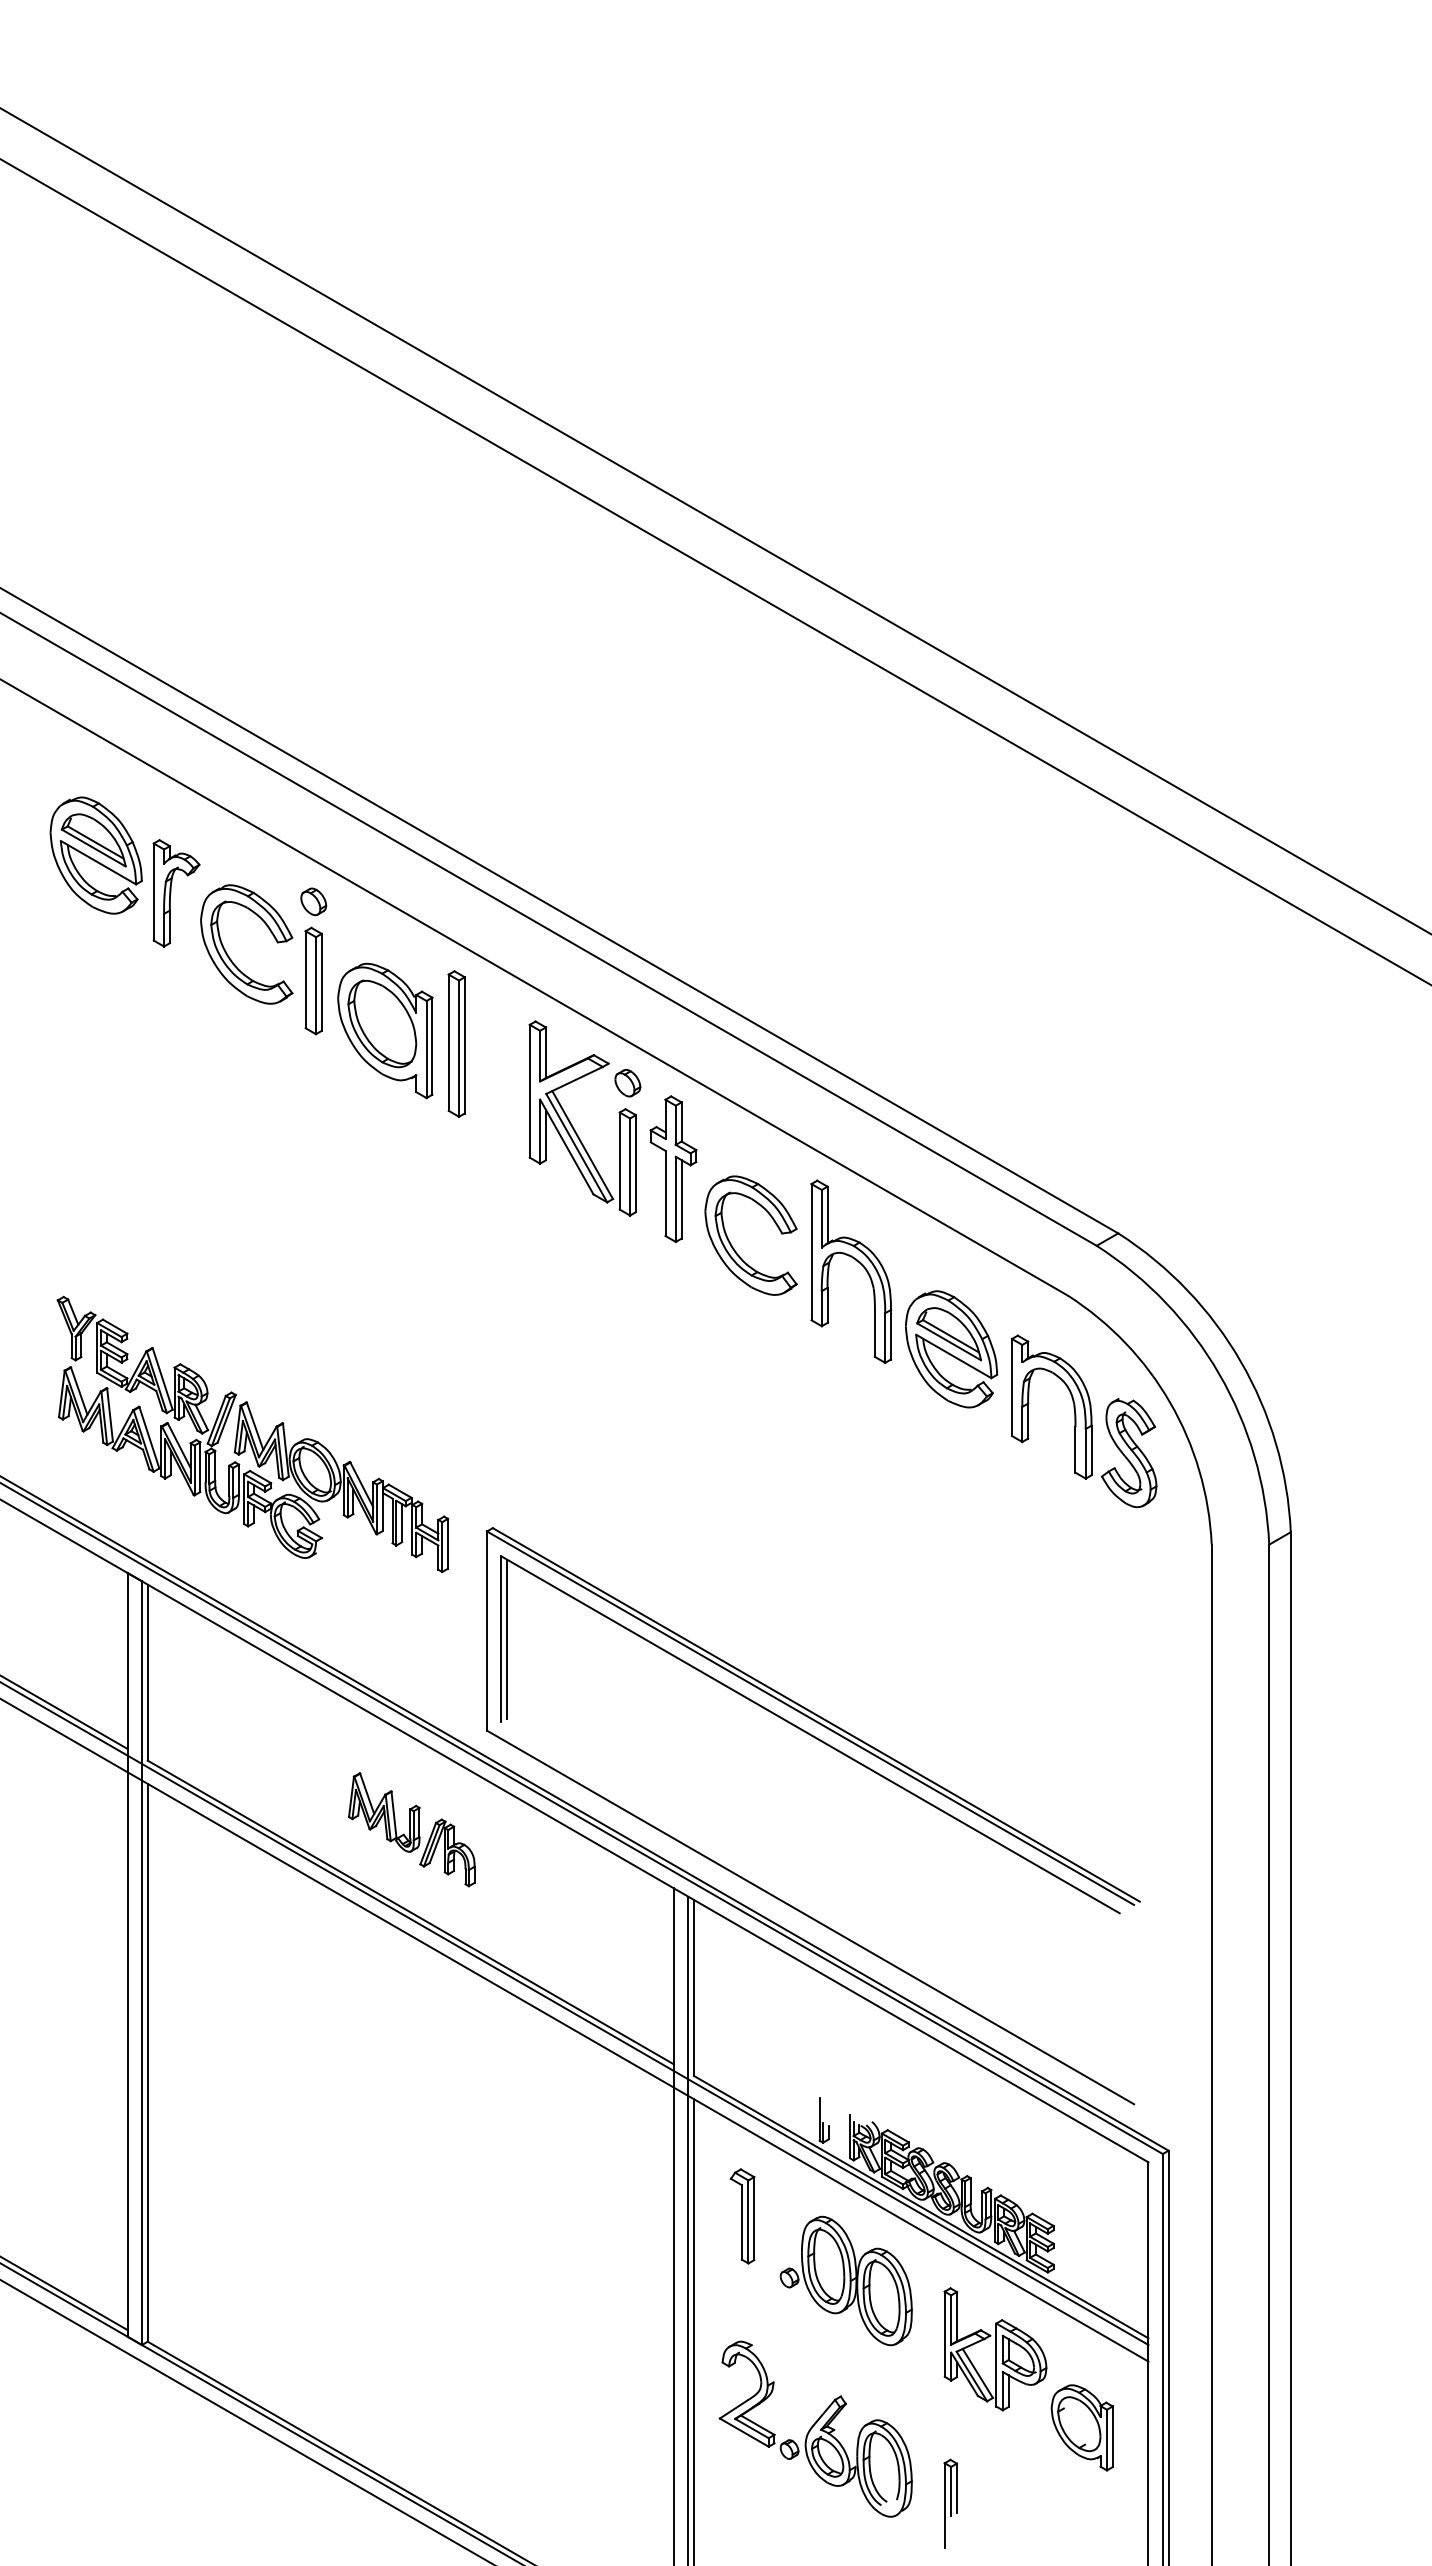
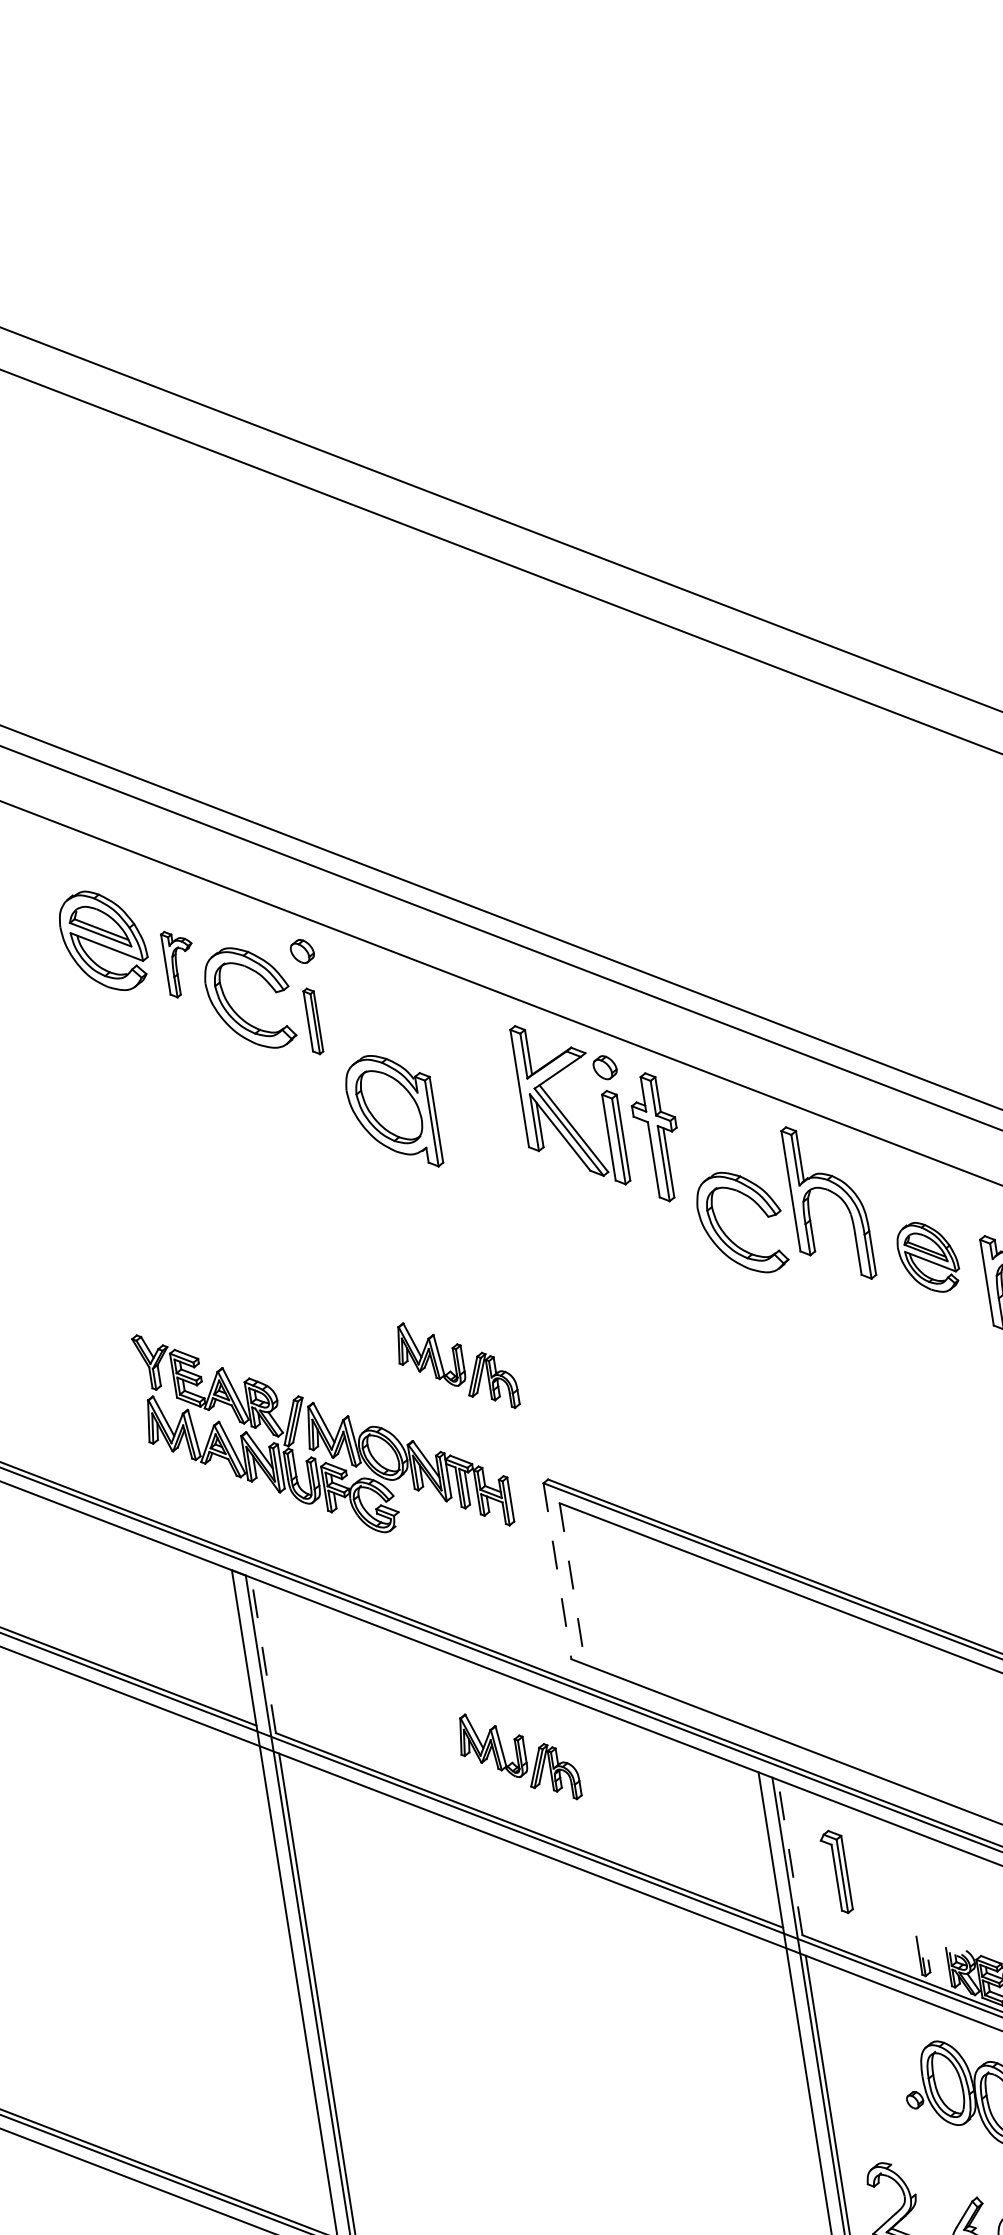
part: (176, 893) -> (180, 963), size x0.7
part: (313, 980) -> (313, 1020), size x0.7
part: (385, 1030) -> (392, 1112), moved
part: (456, 1043) -> (448, 1056), removed
part: (732, 1245) -> (726, 1234), moved
part: (951, 1349) -> (928, 1257), size x0.7
part: (411, 1386) -> (456, 1365), added
line: (487, 1631) -> (557, 1571), solid -> dashed
line: (501, 1639) -> (571, 1576), solid -> dashed
line: (507, 1639) -> (576, 1575), removed
line: (147, 1672) -> (263, 1655), solid -> dashed
line: (694, 1988) -> (790, 1857), solid -> dashed
part: (742, 2216) -> (836, 1872), moved

